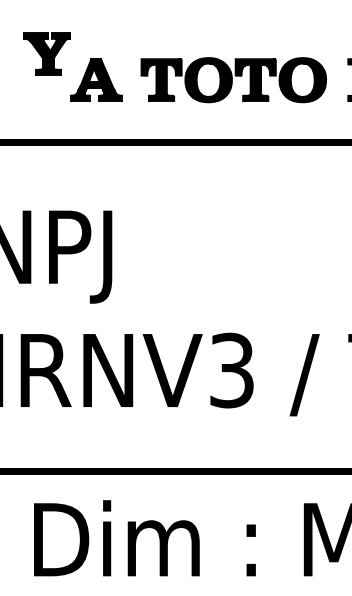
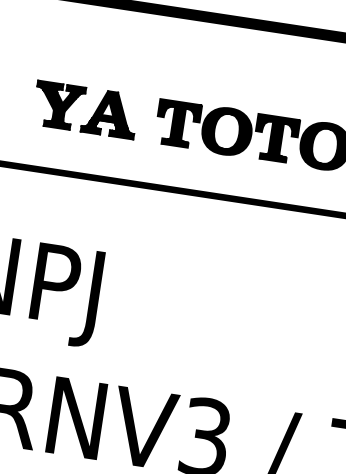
part: (46, 53) -> (58, 105), moved

